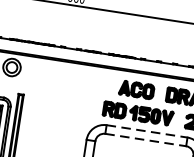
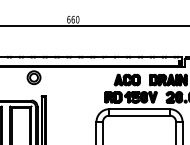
line: (148, 132) -> (140, 109), dashed -> solid
line: (147, 140) -> (140, 115), dashed -> solid

